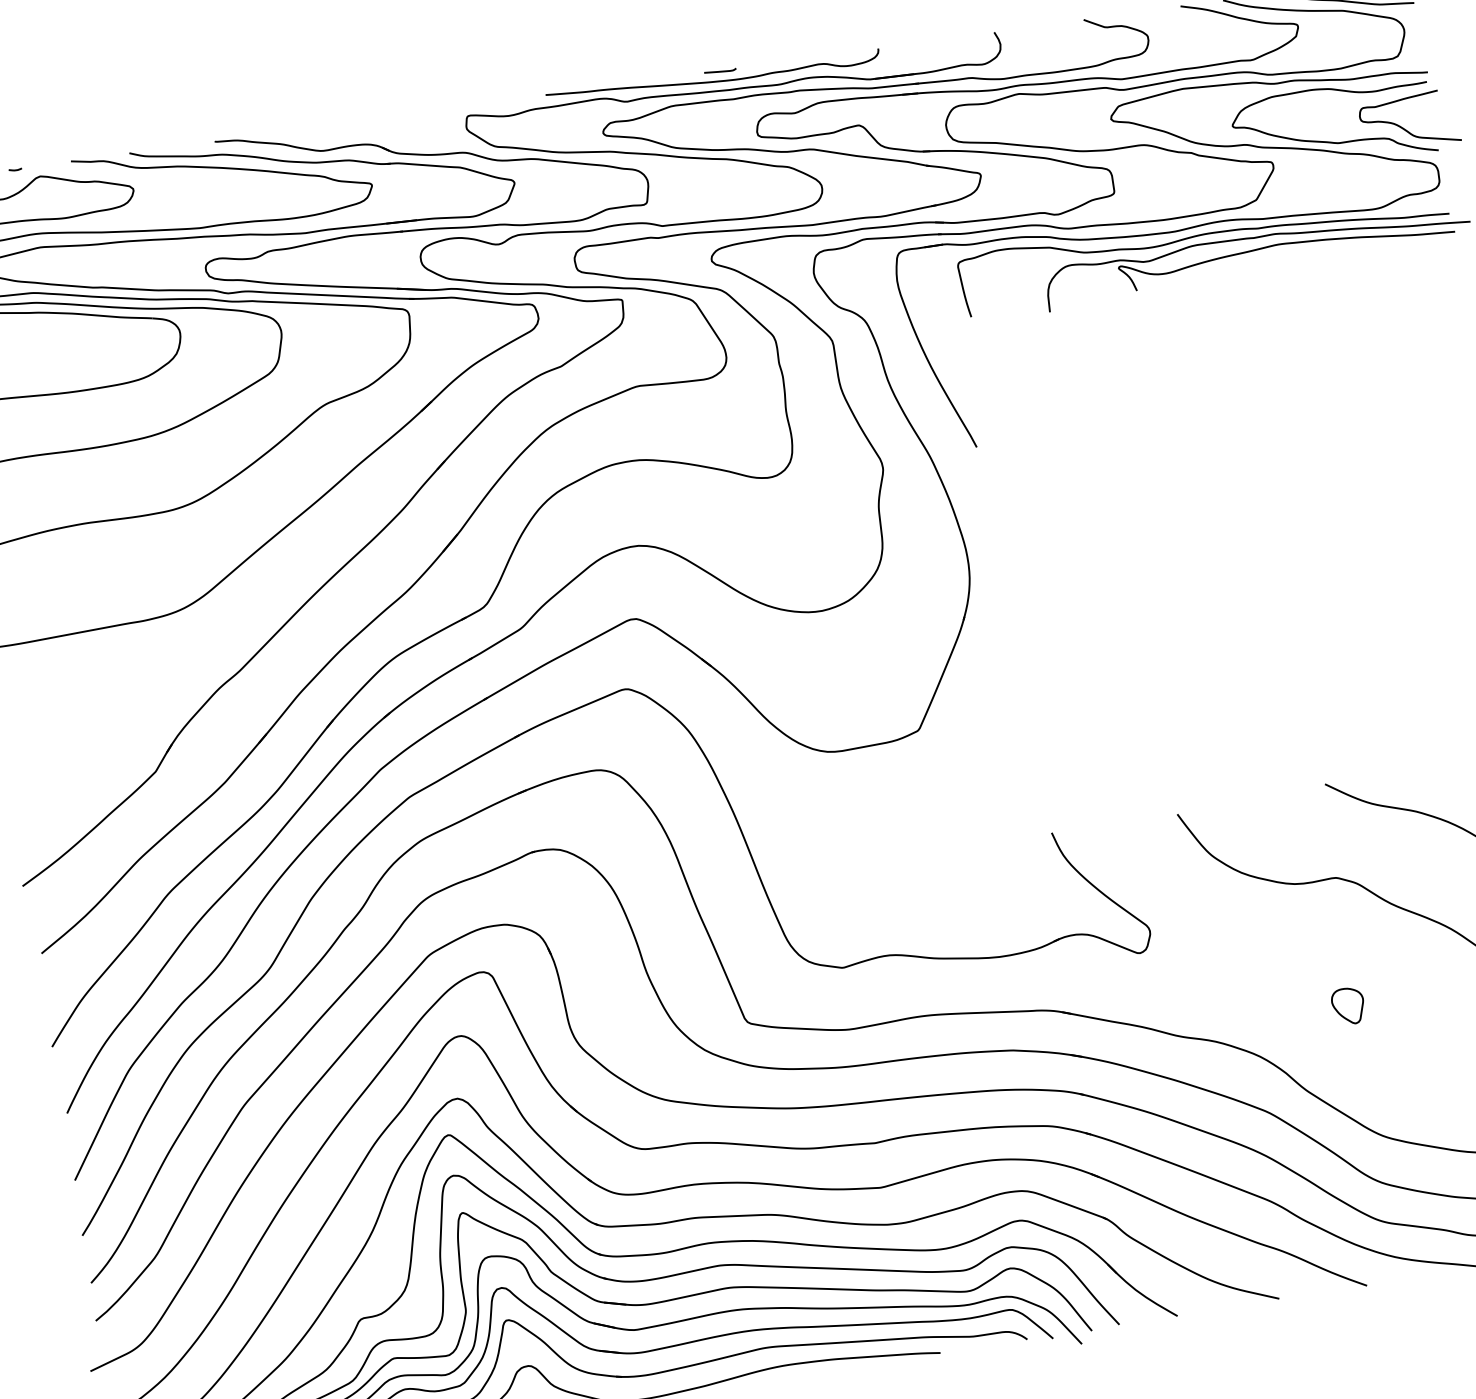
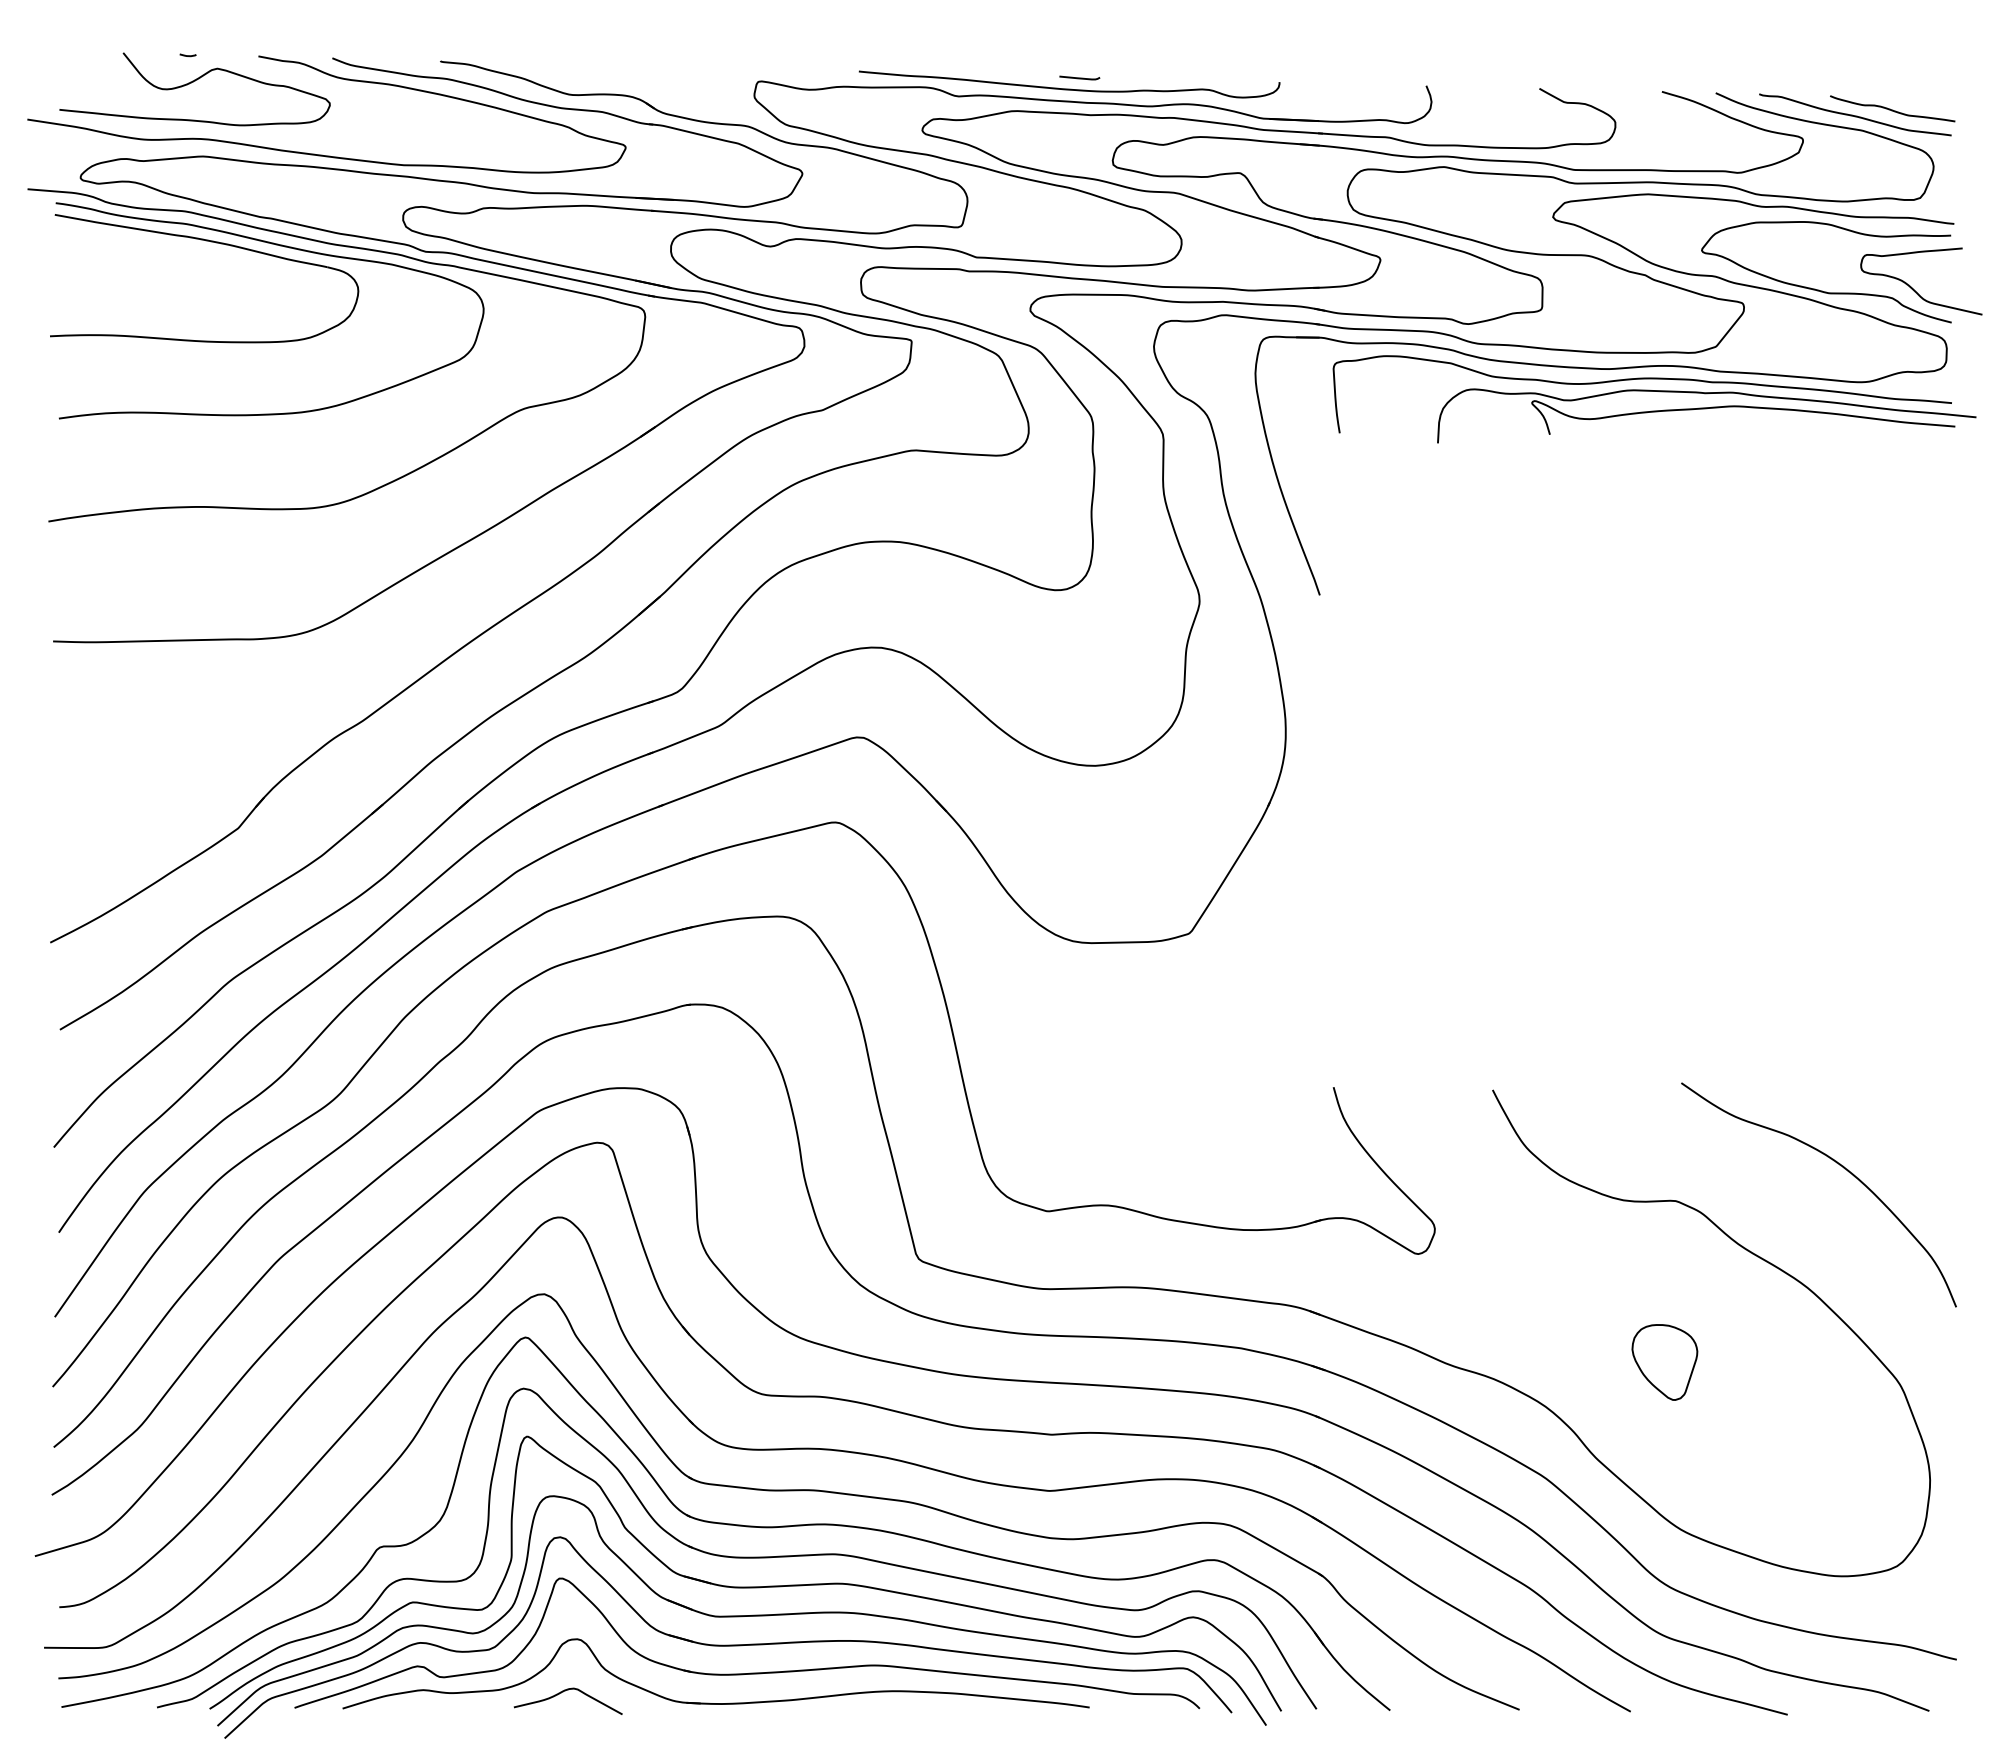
part: (1348, 1006) -> (1664, 1362), size x1.67

